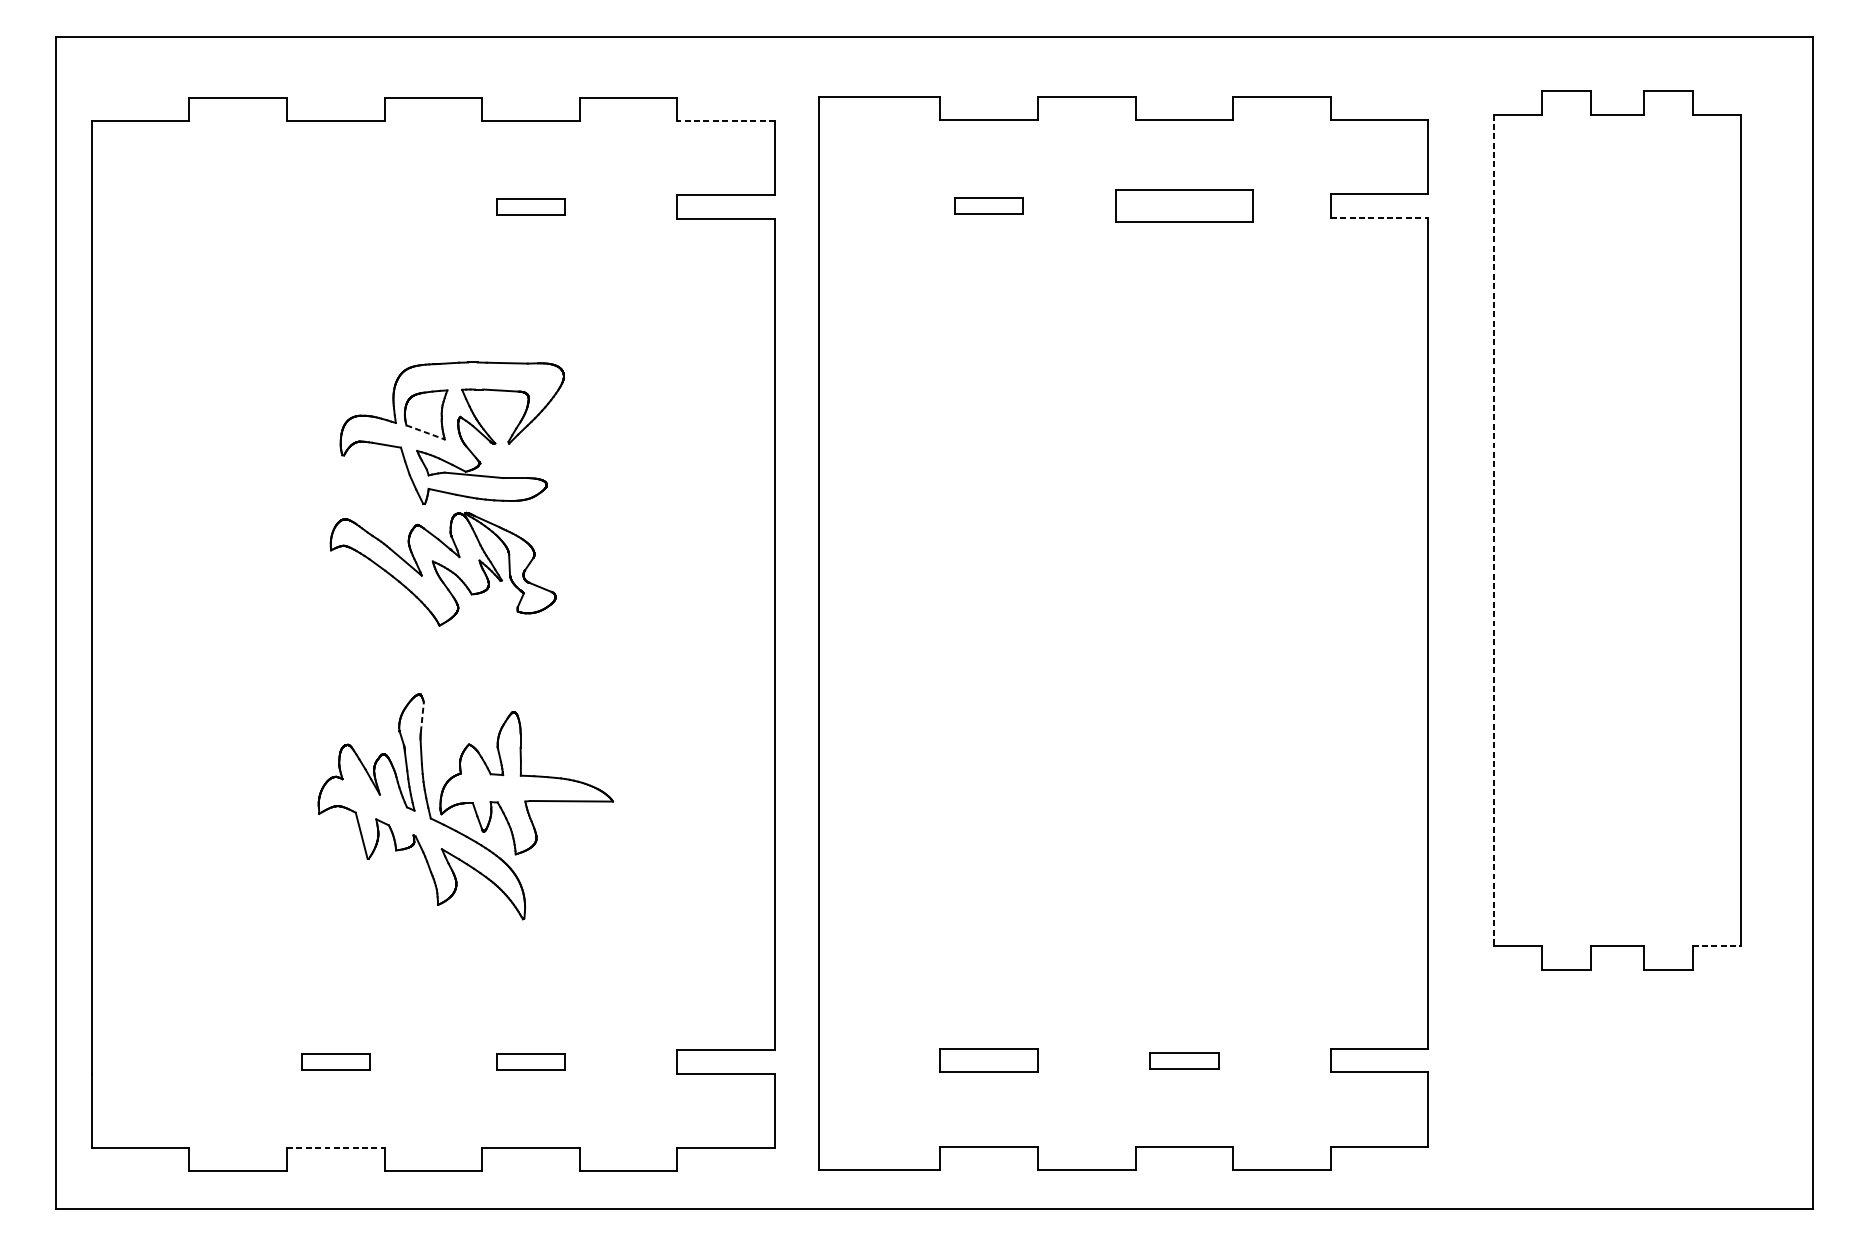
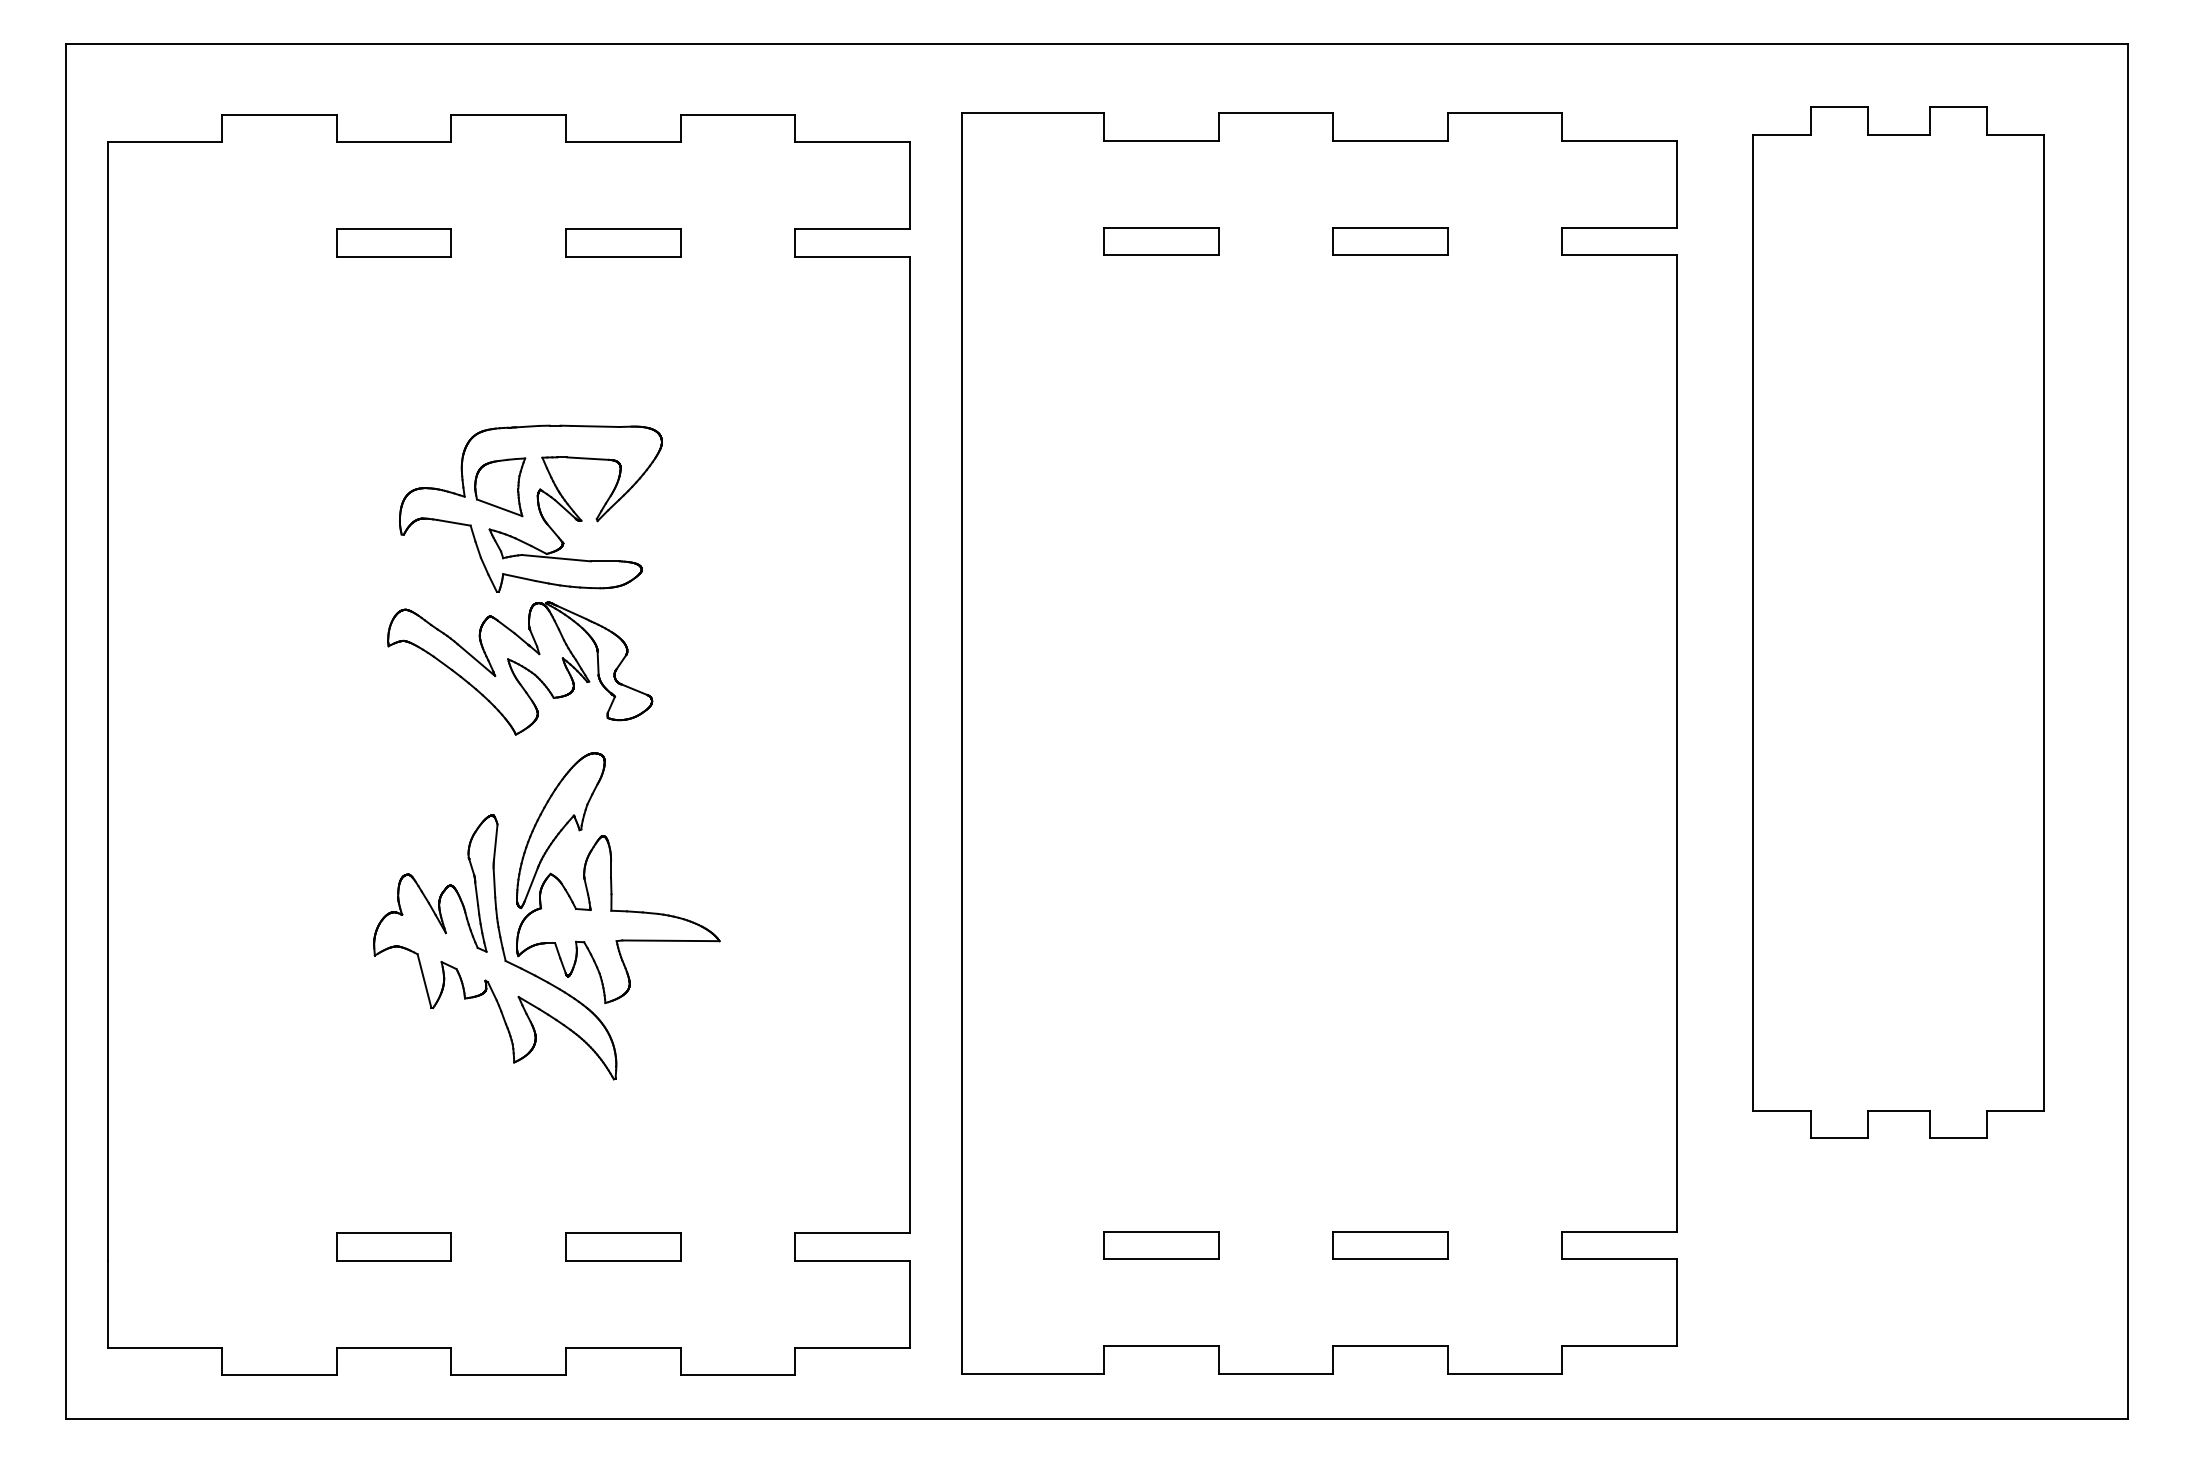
line: (725, 121) -> (851, 142), dashed -> solid
part: (989, 205) -> (1161, 241), size x1.43
part: (1184, 205) -> (1390, 241), size x0.71
part: (335, 206) -> (393, 242), added
part: (531, 206) -> (623, 242), size x1.43
line: (1380, 217) -> (1620, 255), dashed -> solid
line: (426, 432) -> (500, 507), dashed -> solid
line: (1493, 531) -> (1753, 623), dashed -> solid
part: (477, 707) -> (560, 830), added
line: (422, 717) -> (495, 842), dashed -> solid
line: (1716, 945) -> (2015, 1110), dashed -> solid
part: (1184, 1060) -> (1390, 1245), size x1.43
part: (335, 1061) -> (393, 1246), size x1.43
part: (531, 1061) -> (623, 1246), size x1.43
line: (336, 1147) -> (394, 1347), dashed -> solid

